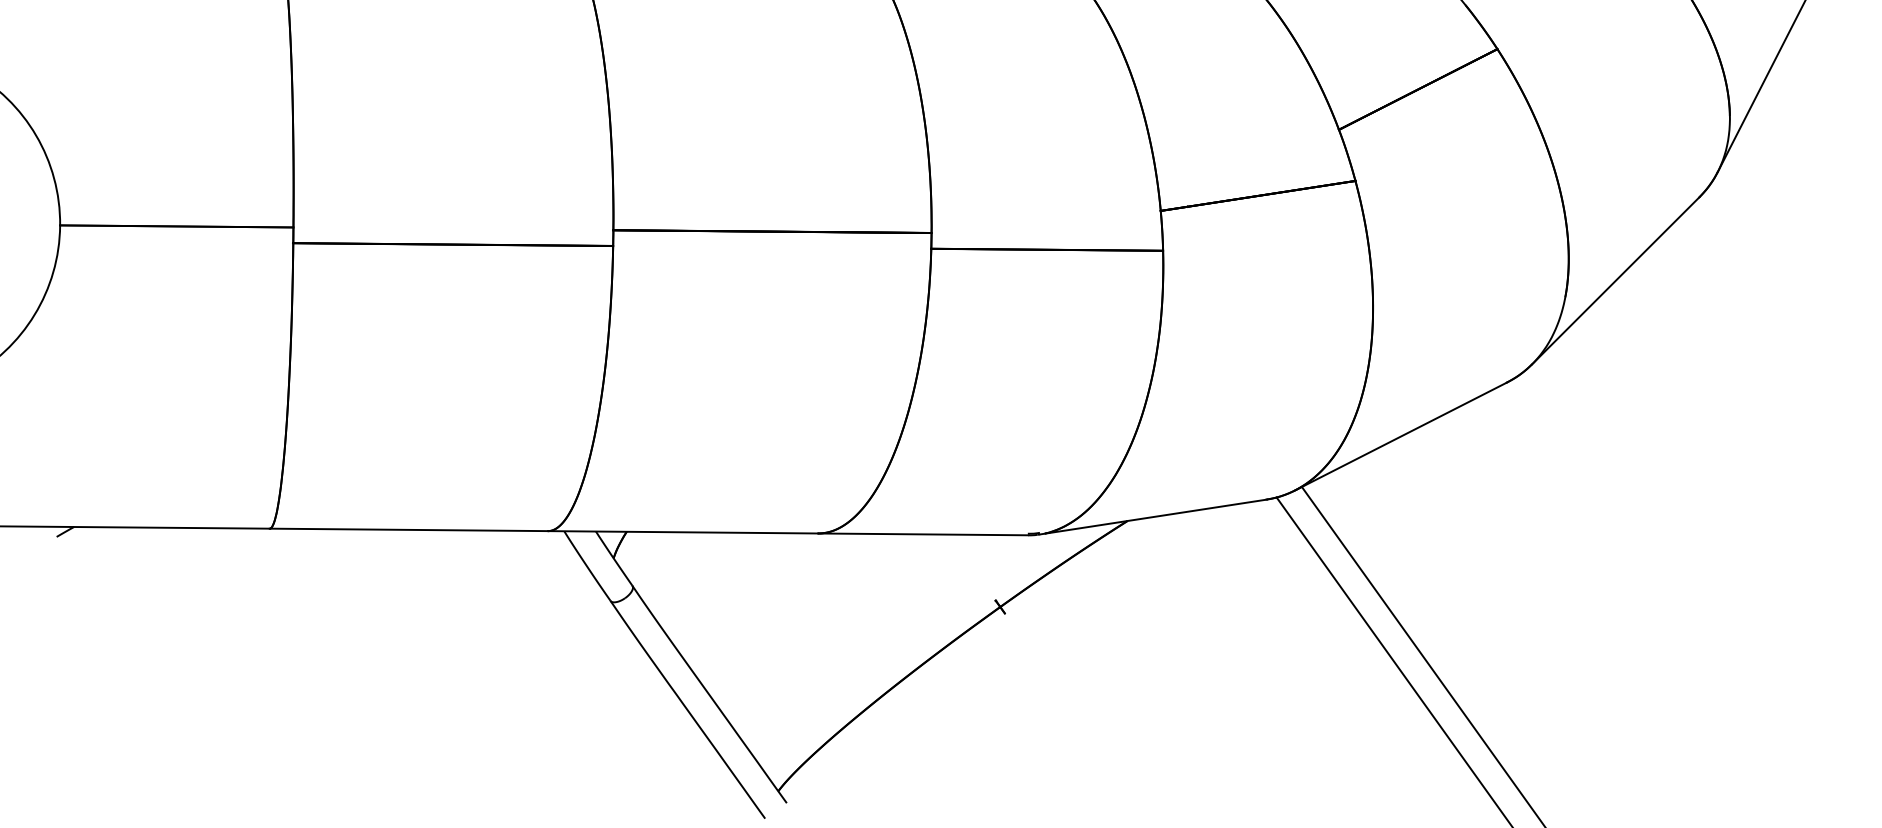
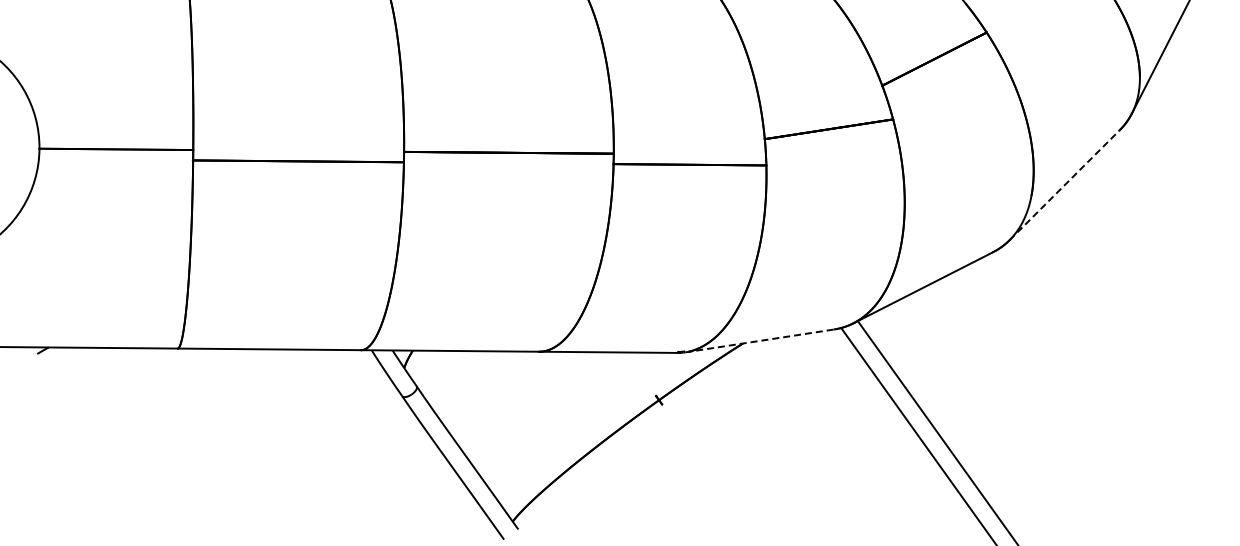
line: (1615, 281) -> (1064, 185), solid -> dashed
line: (1154, 516) -> (760, 340), solid -> dashed

